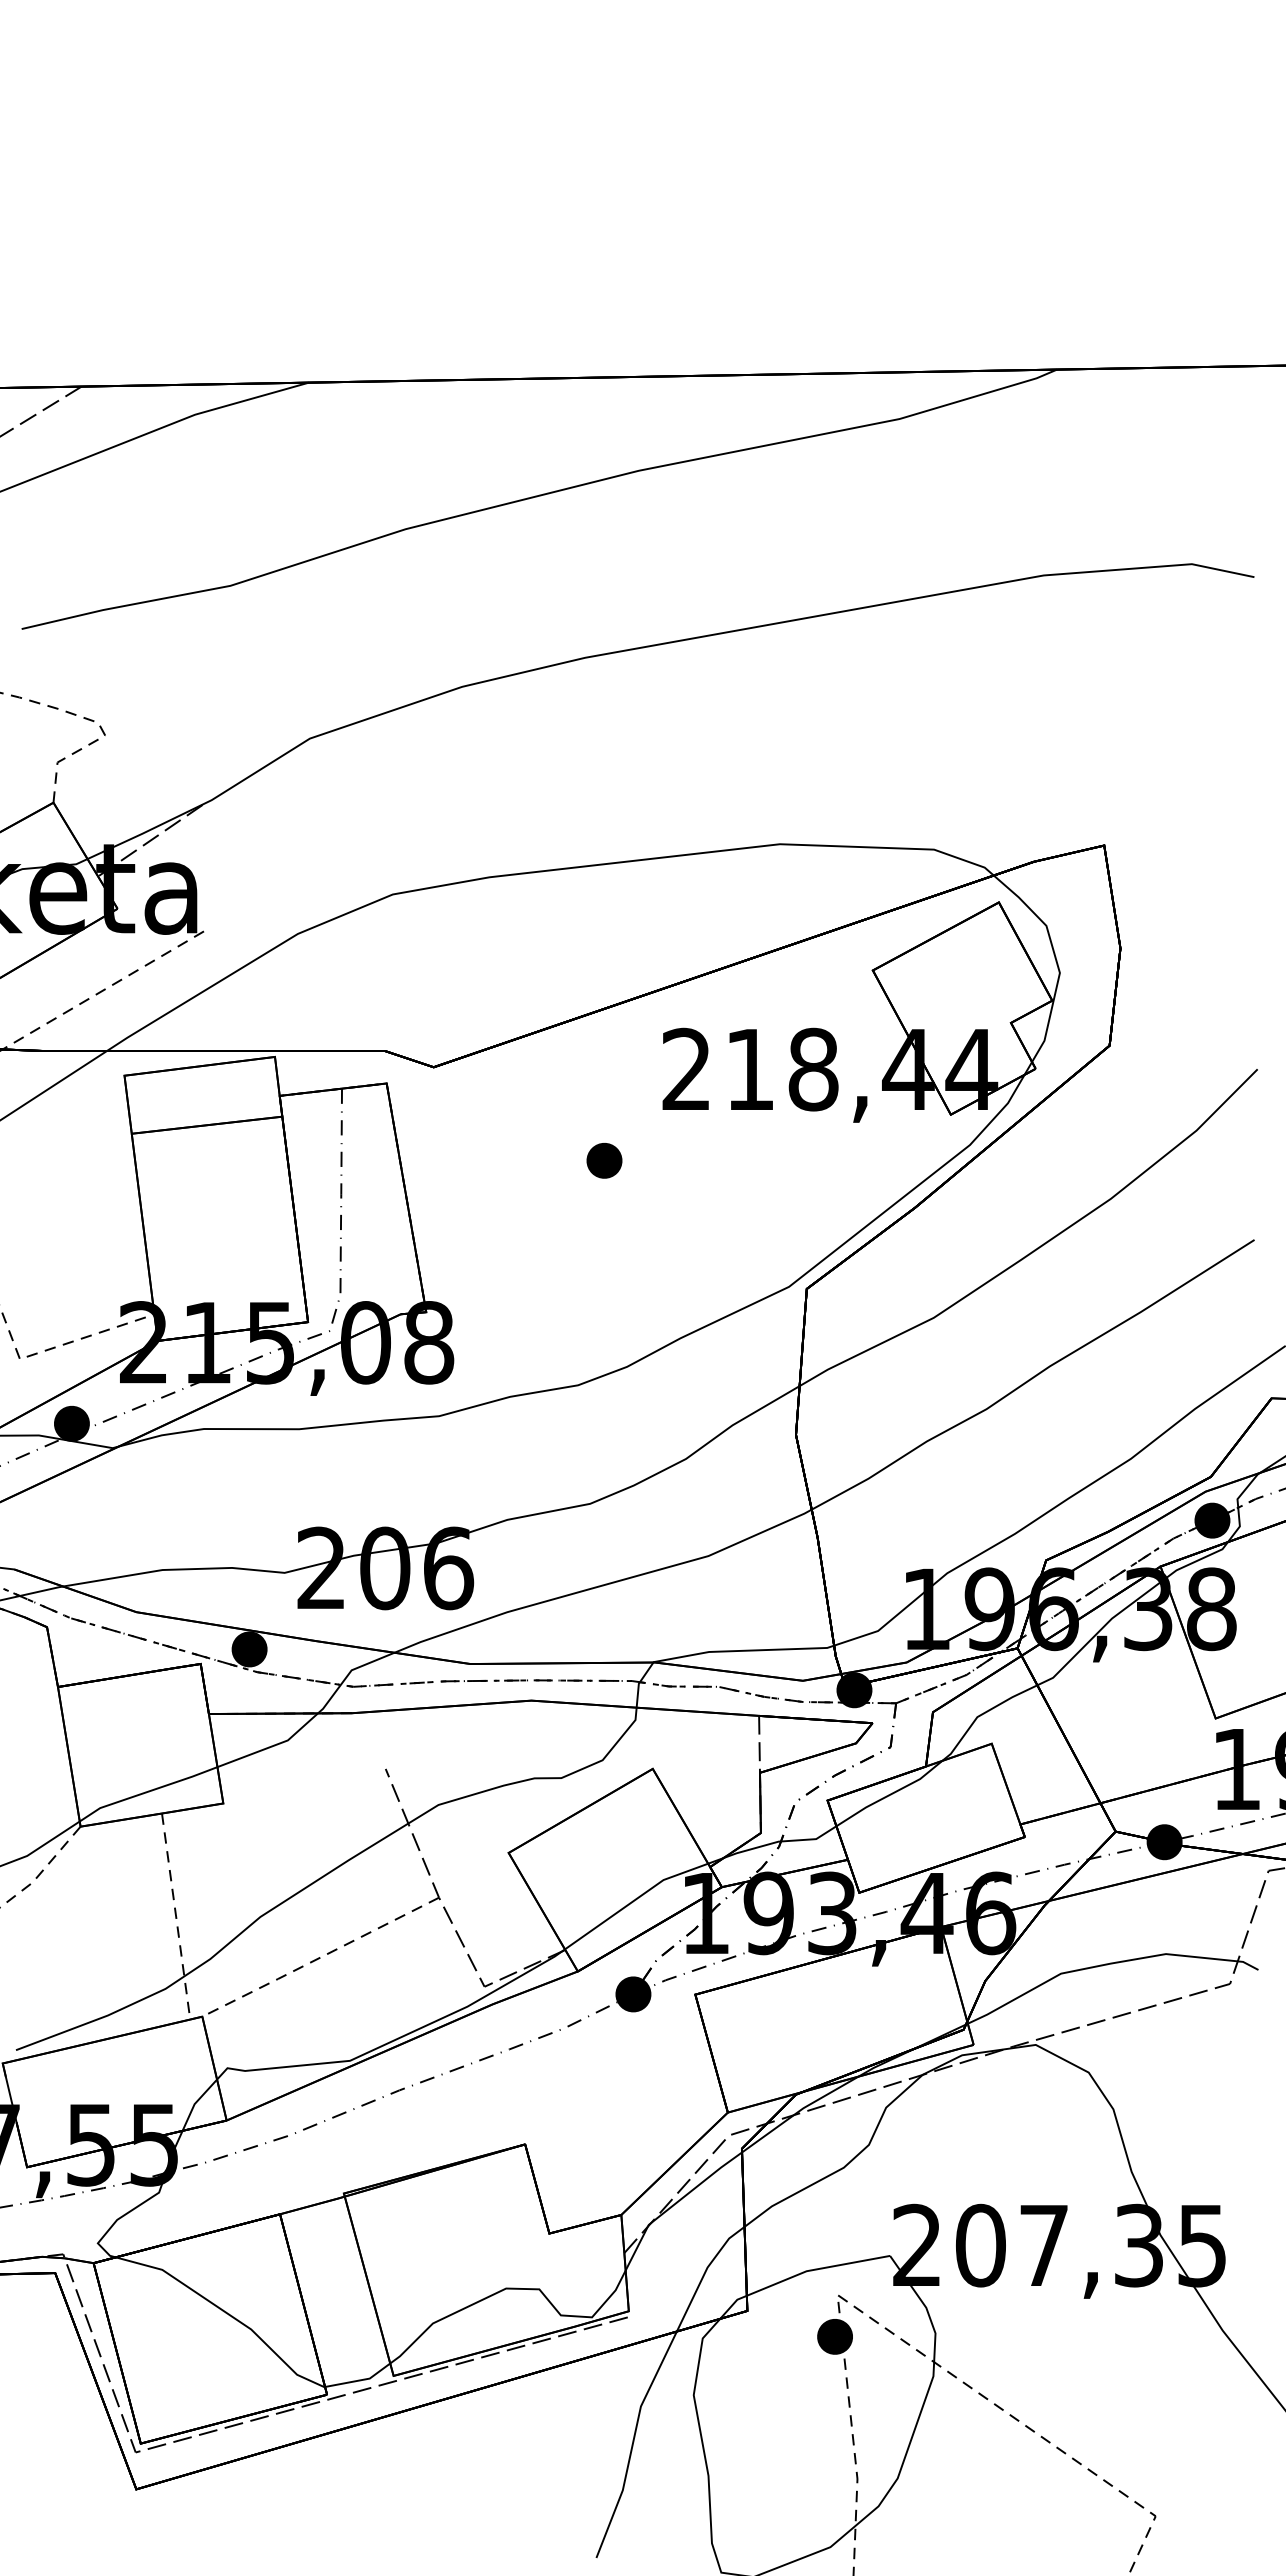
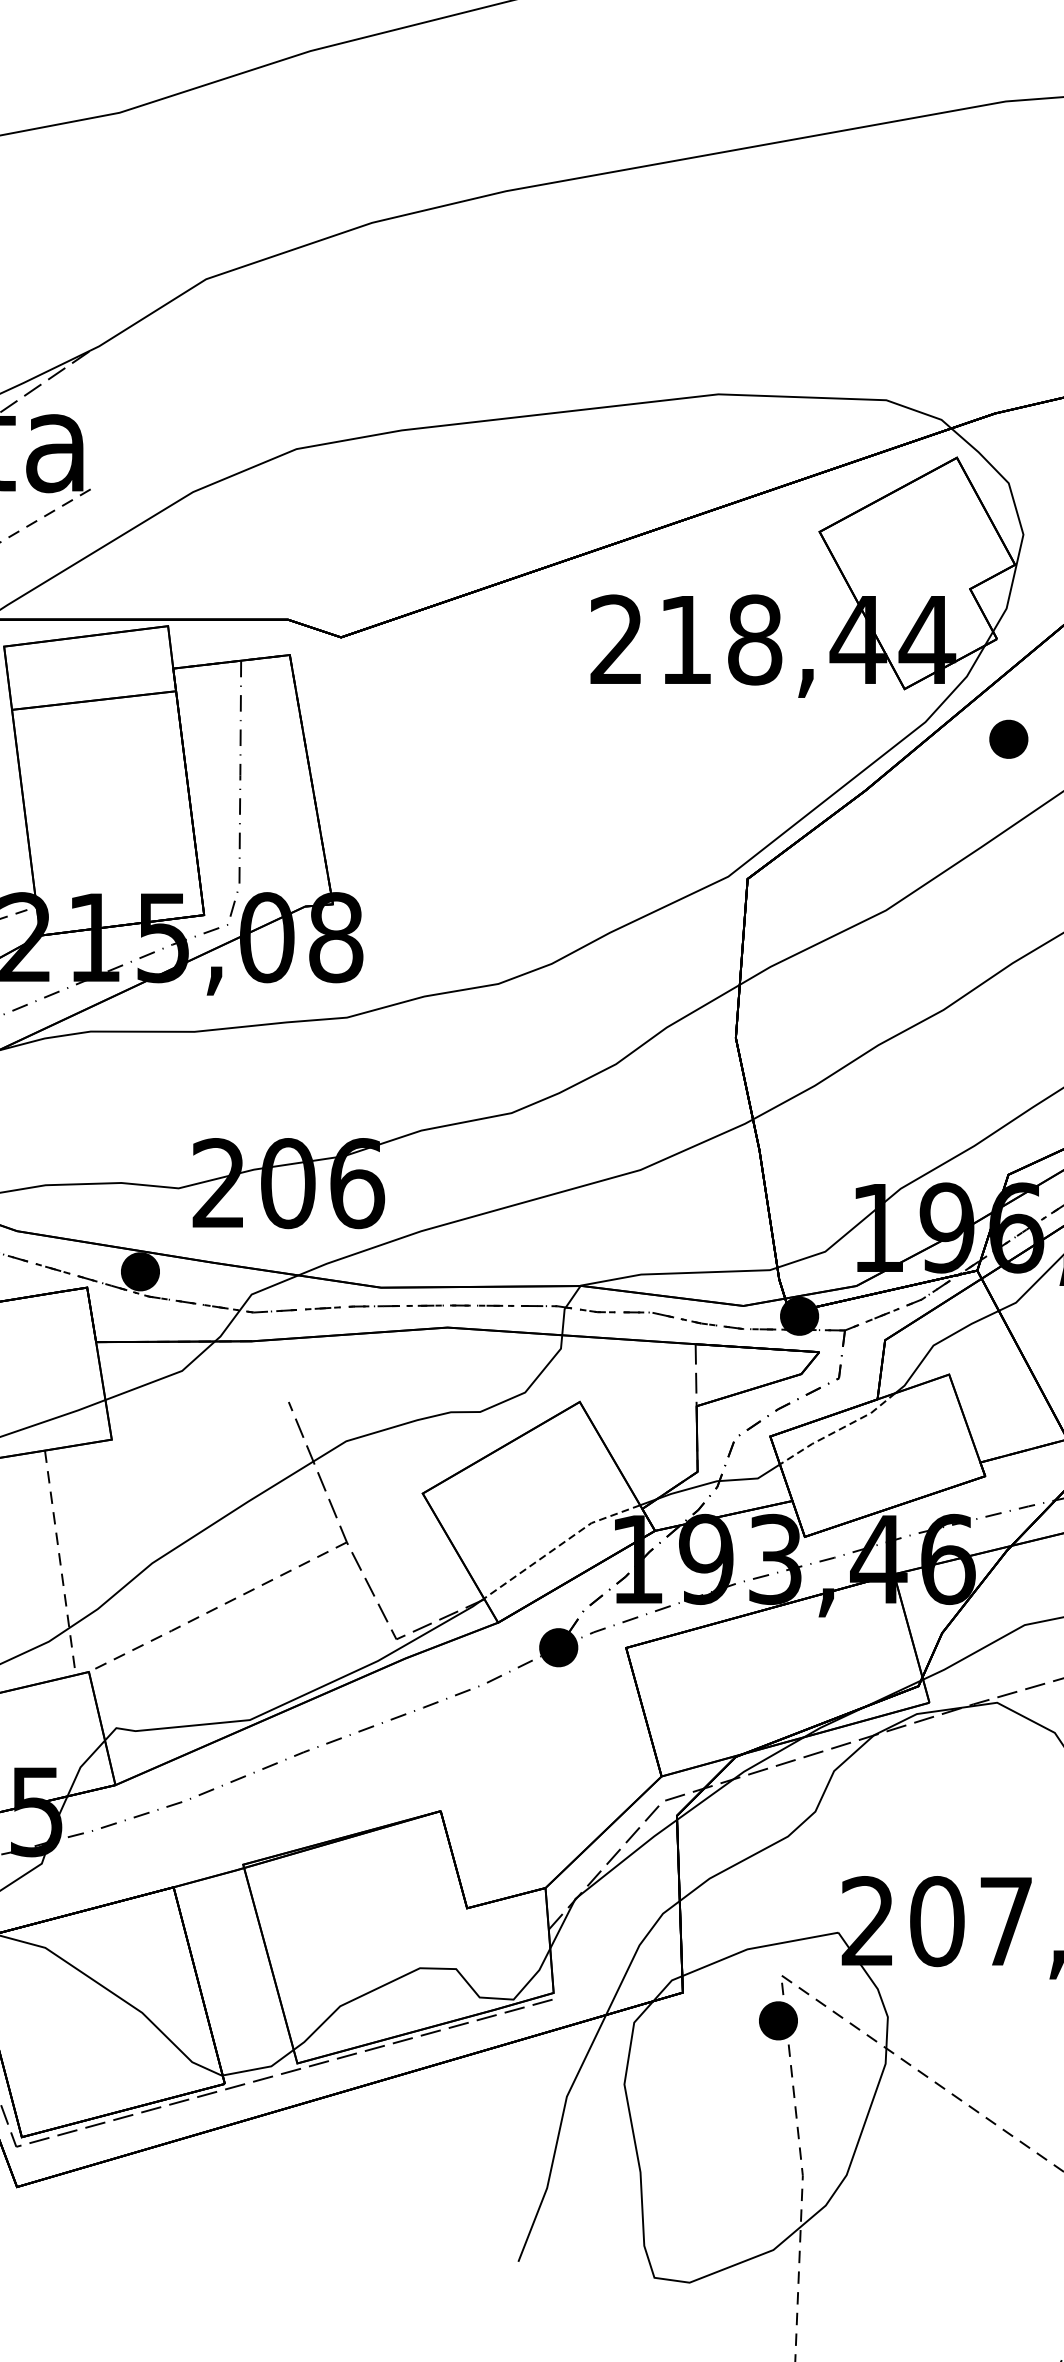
part: (604, 1160) -> (1008, 738), moved
line: (889, 1795) -> (837, 1430), solid -> dashed
line: (634, 1900) -> (559, 1545), solid -> dashed

